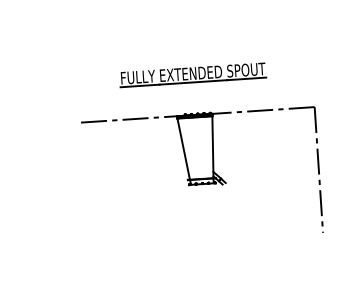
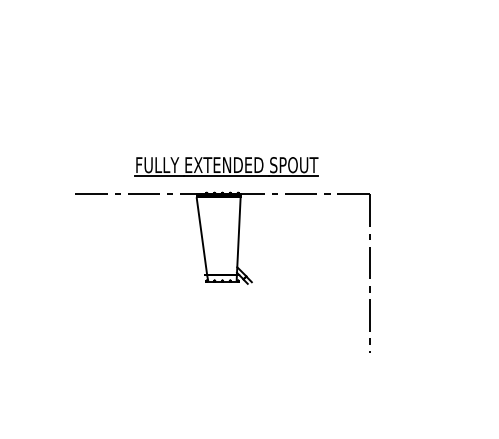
part: (192, 74) -> (226, 166), moved

